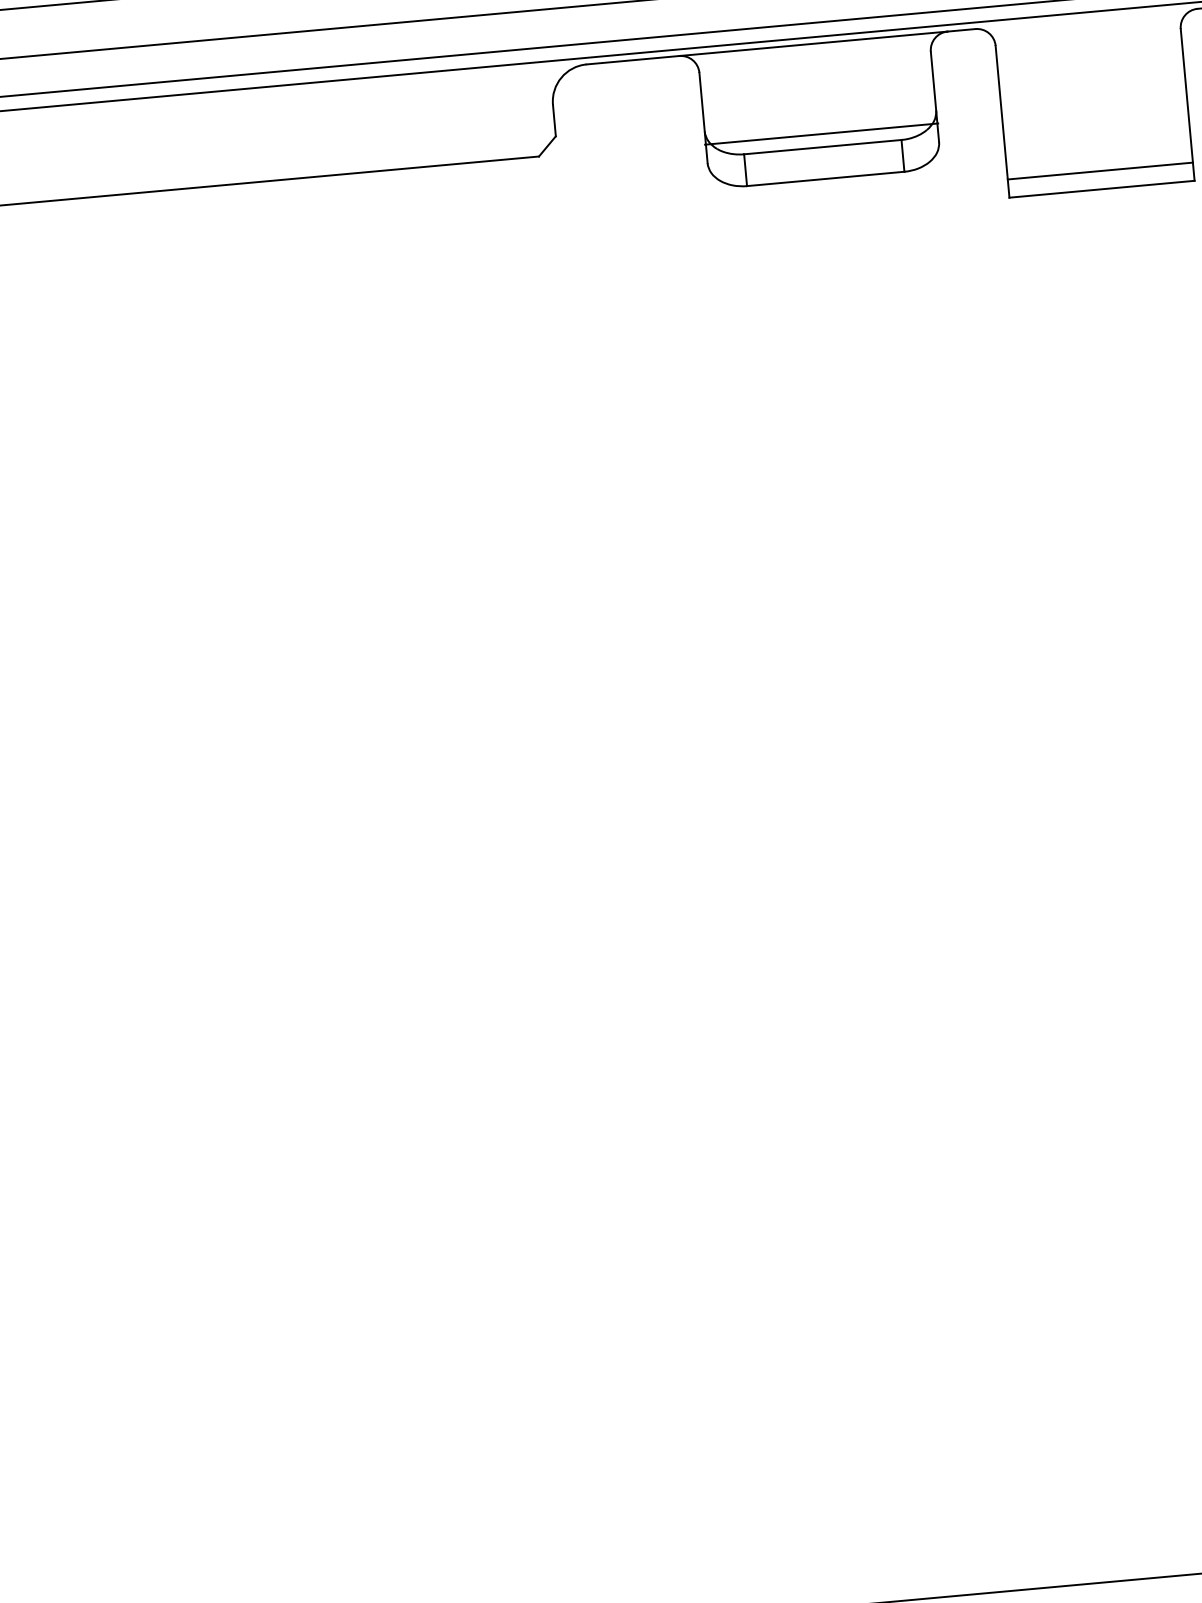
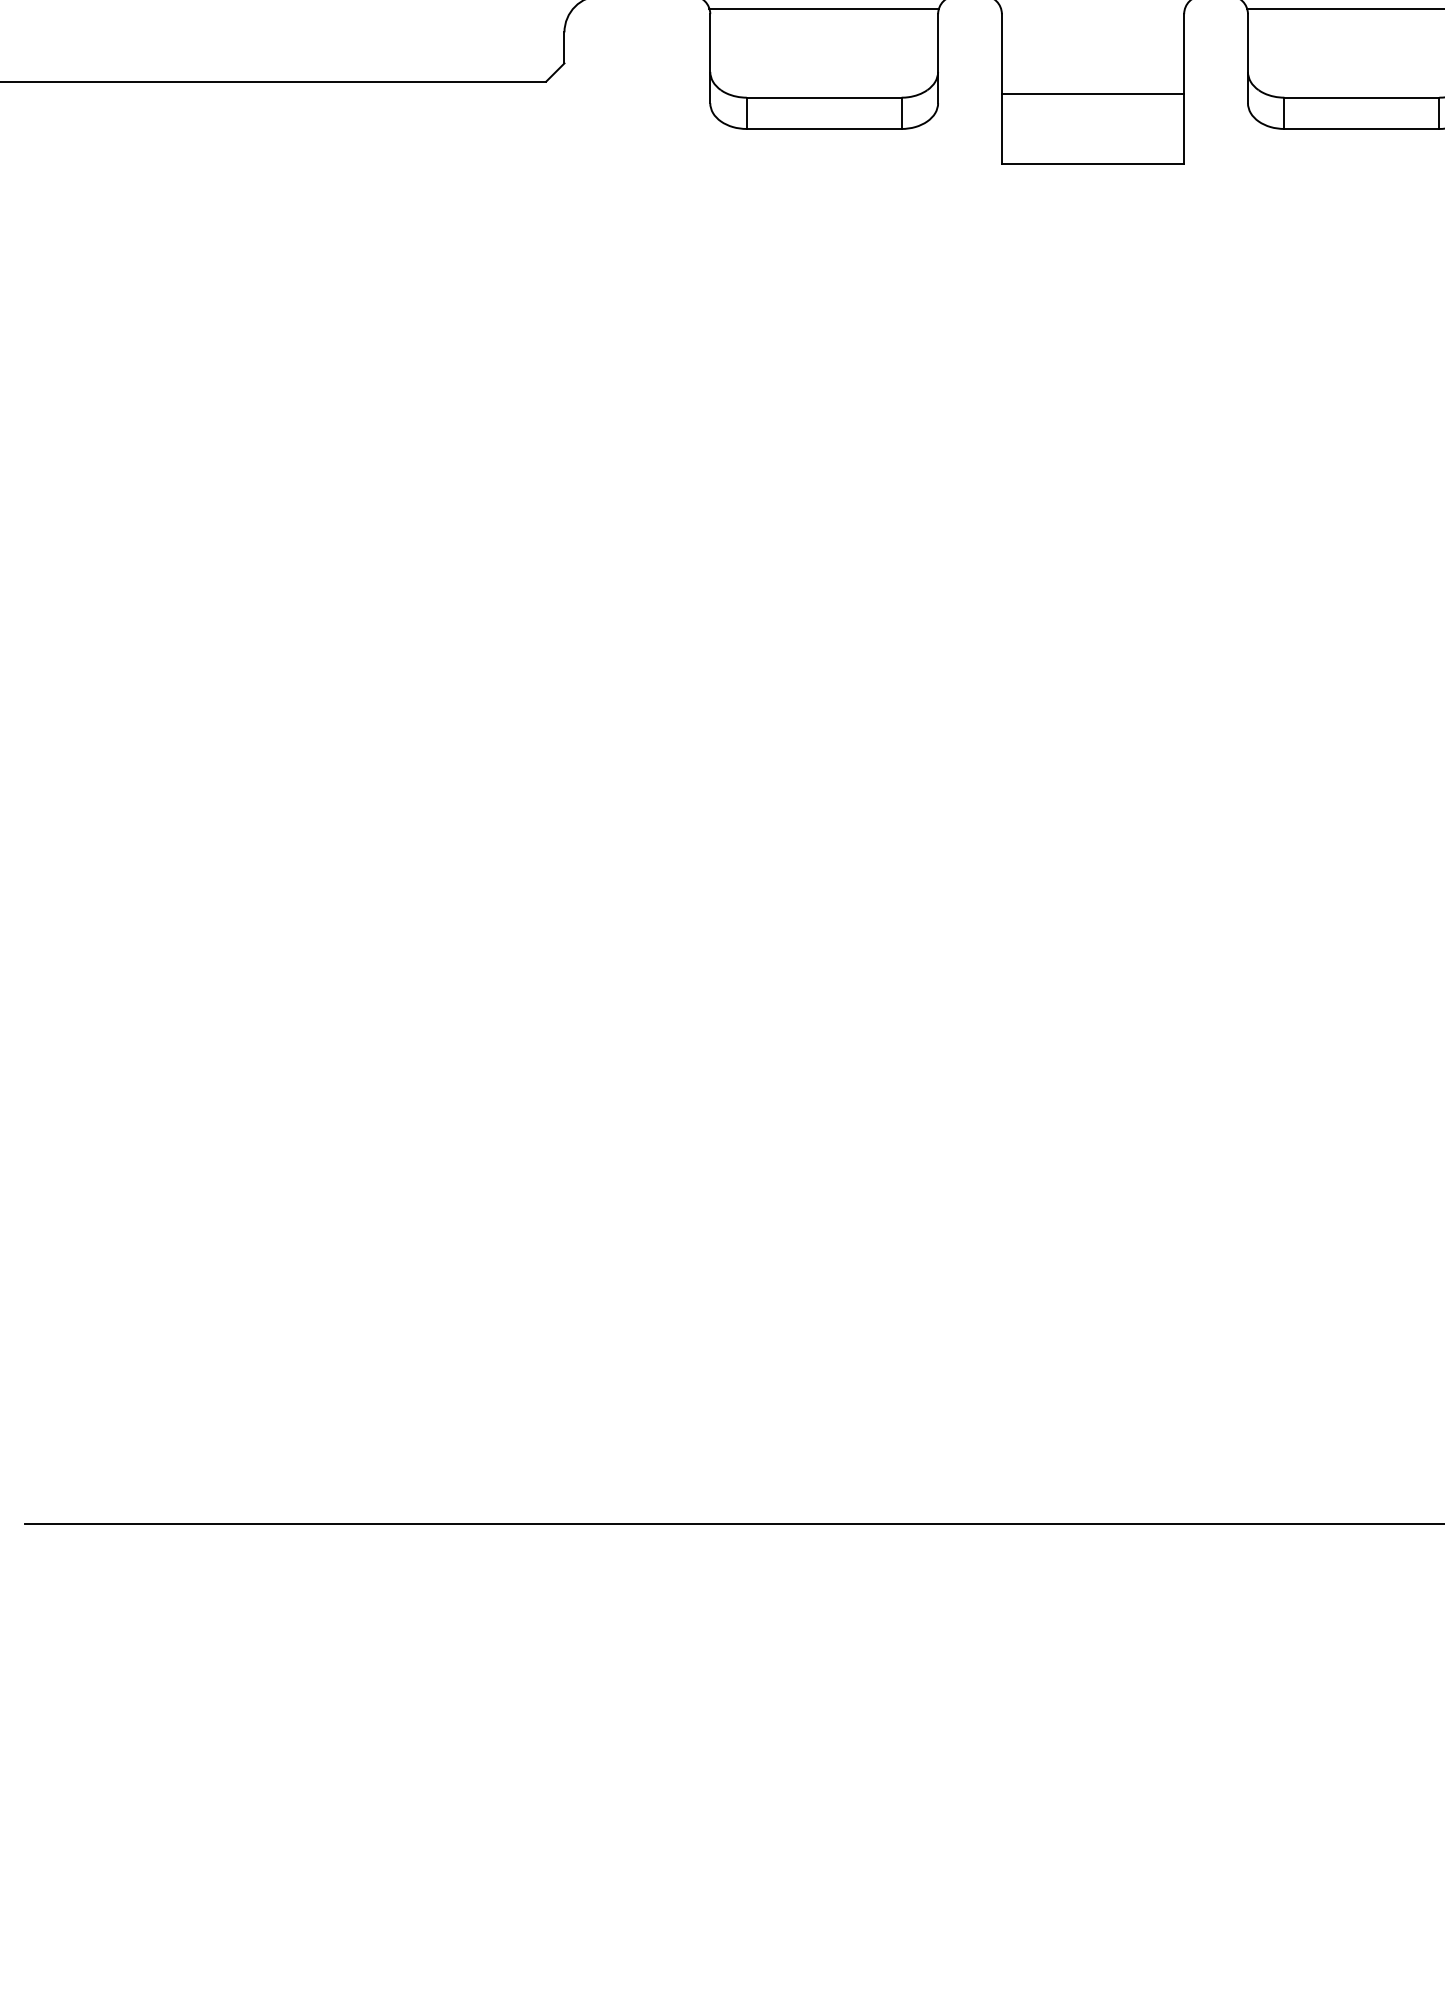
line: (820, 133) -> (823, 8), moved
line: (1099, 170) -> (1092, 93), moved

